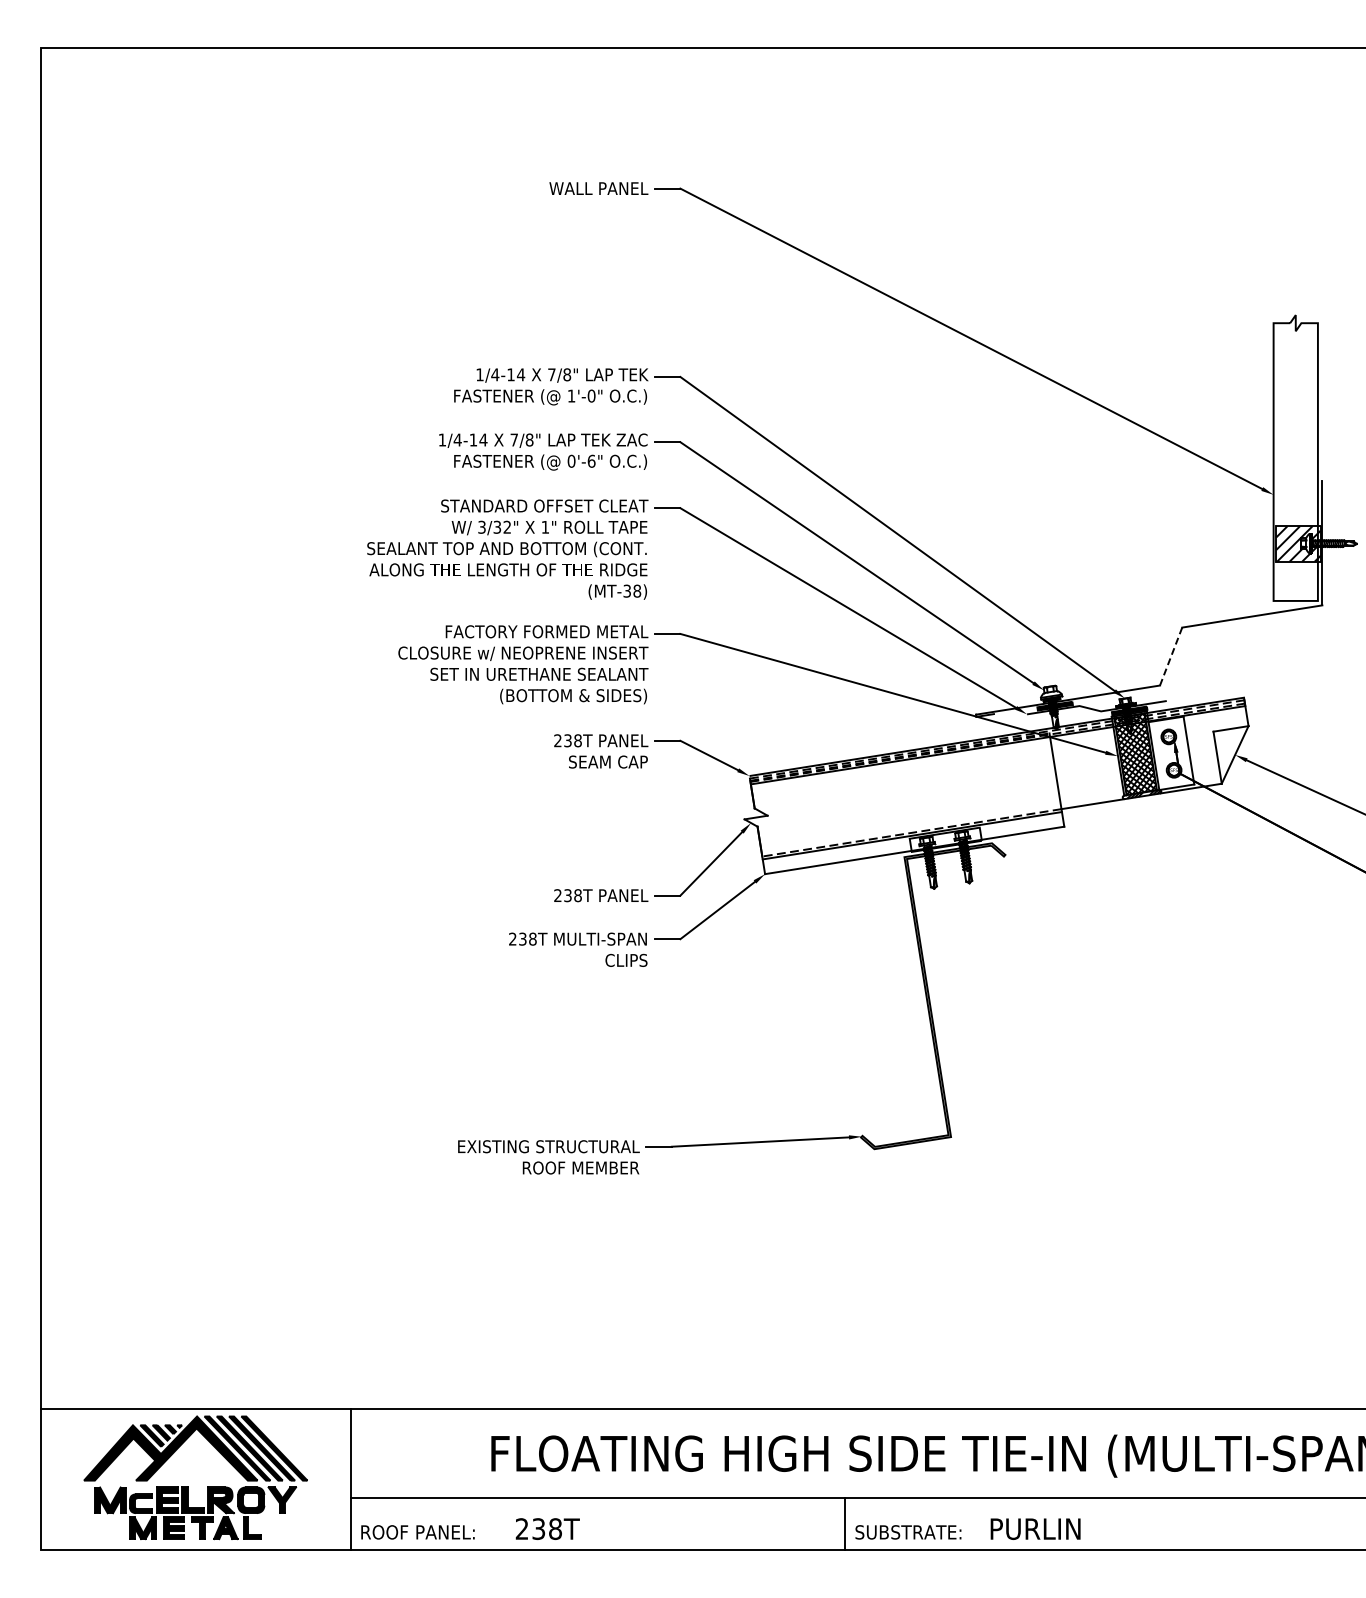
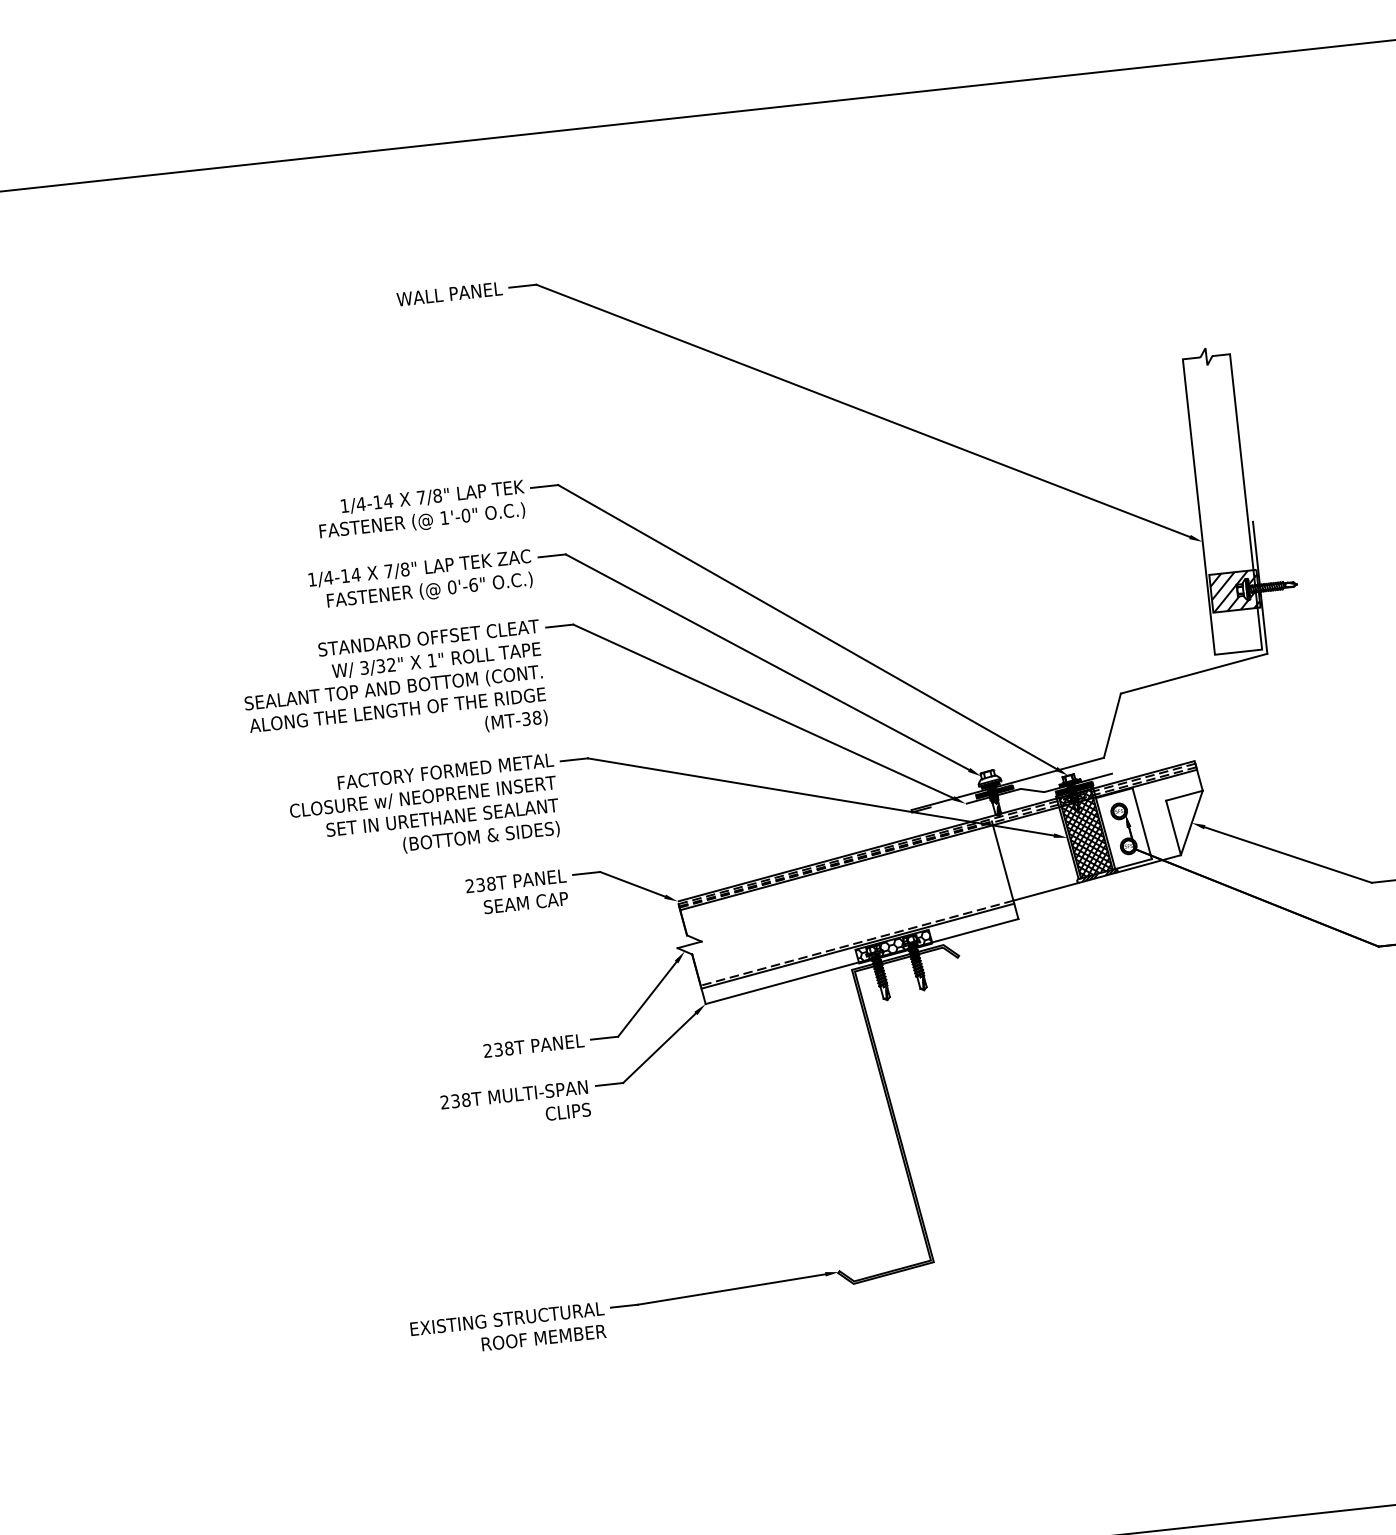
line: (1171, 656) -> (1112, 725), dashed -> solid
hatch: (945, 839) -> (893, 946), added

